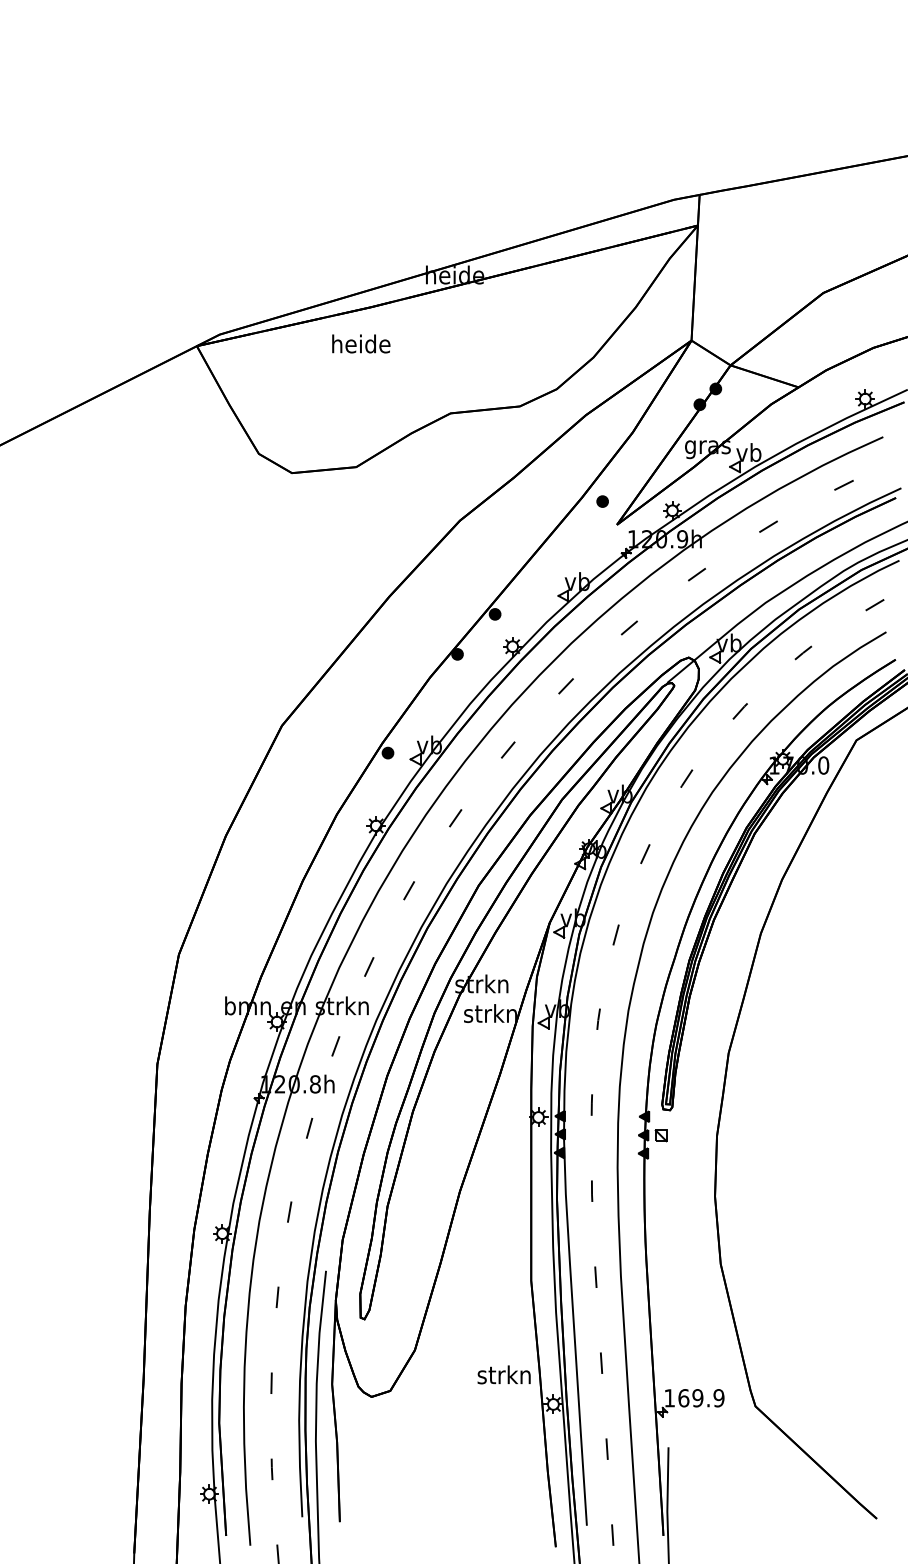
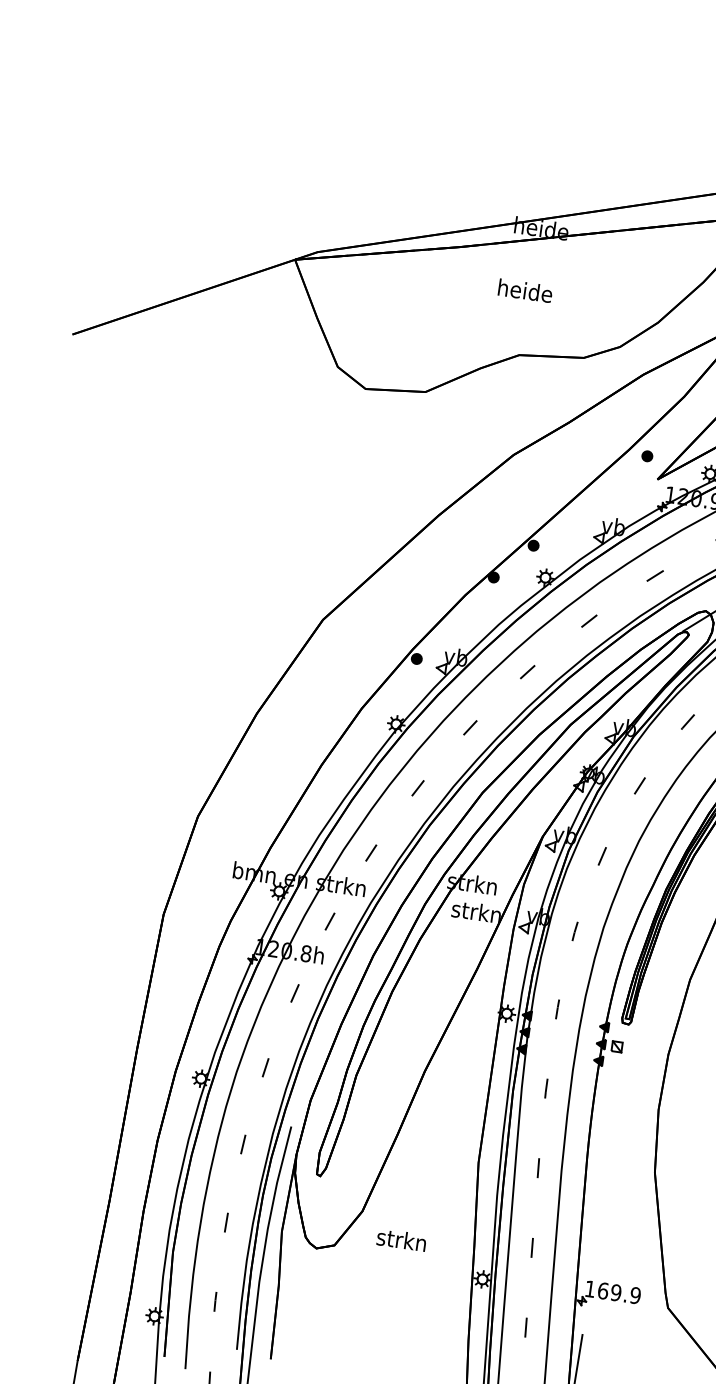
text: (361, 343) -> (525, 290), moved
text: (503, 1374) -> (401, 1239), moved

